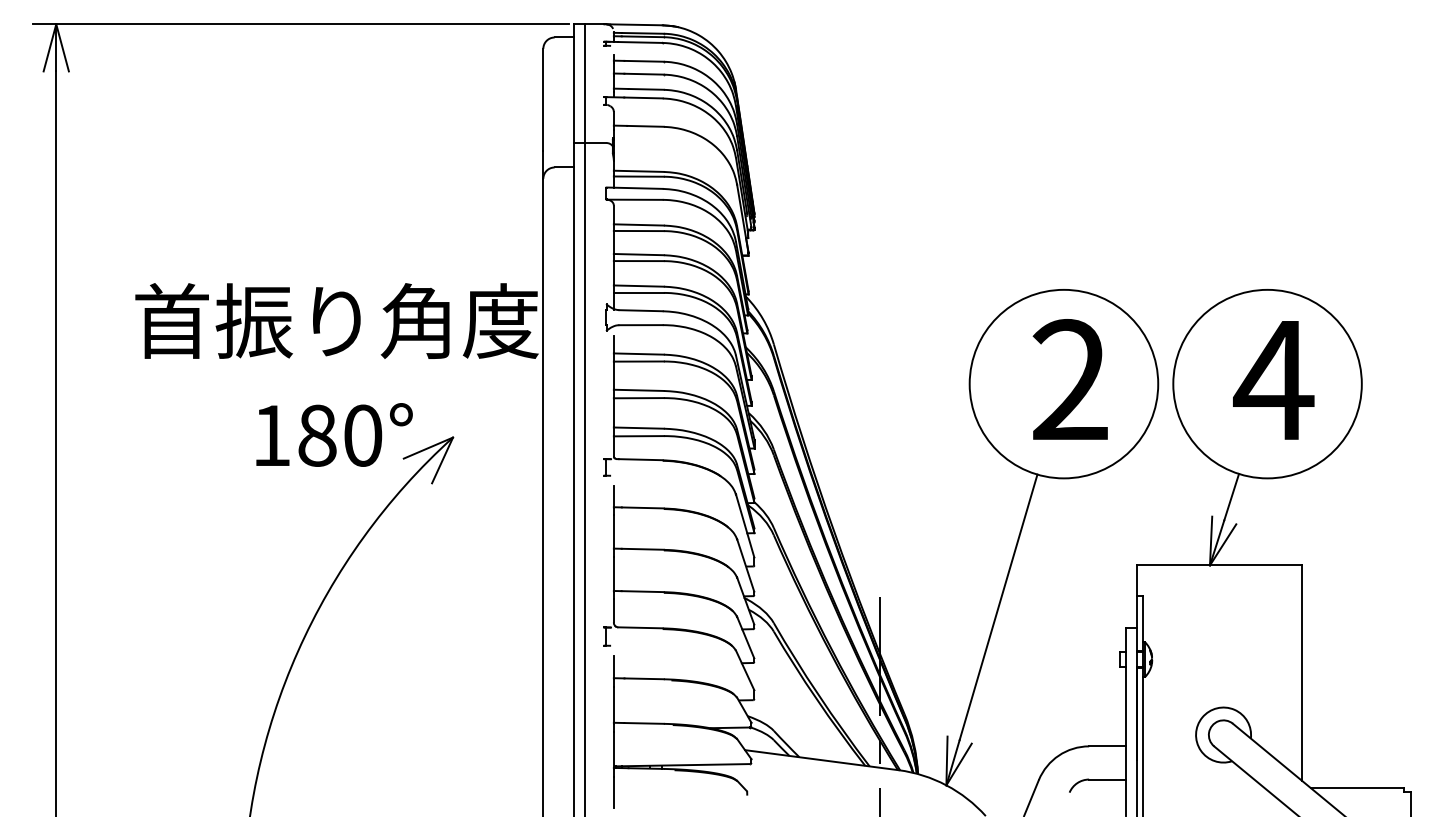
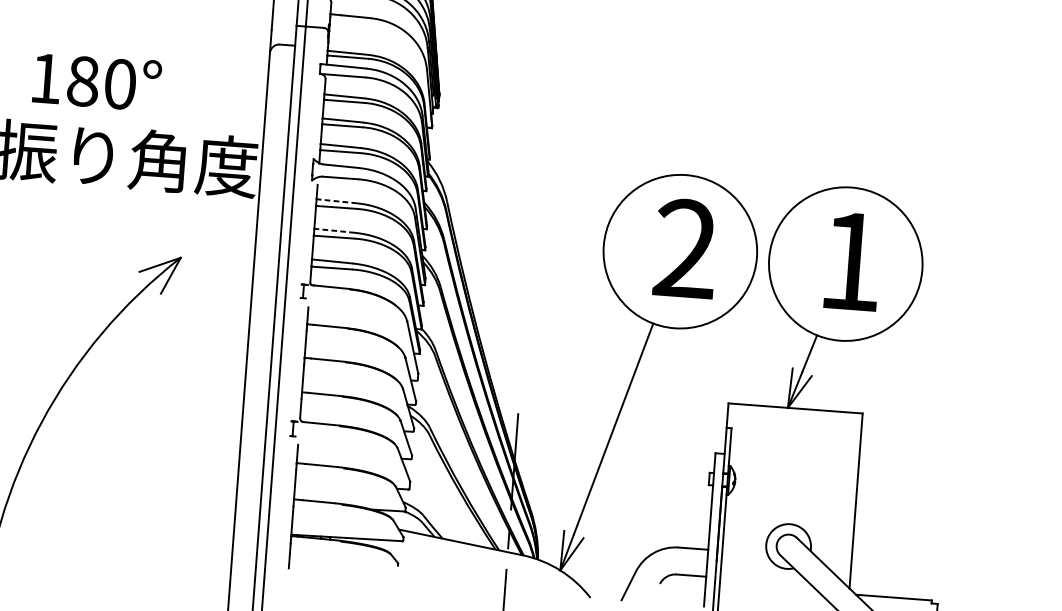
line: (638, 354) -> (336, 201), solid -> dashed
text: (1273, 380) -> (850, 261), 4 -> 1
line: (638, 390) -> (334, 230), solid -> dashed
text: (334, 434) -> (97, 81), moved

